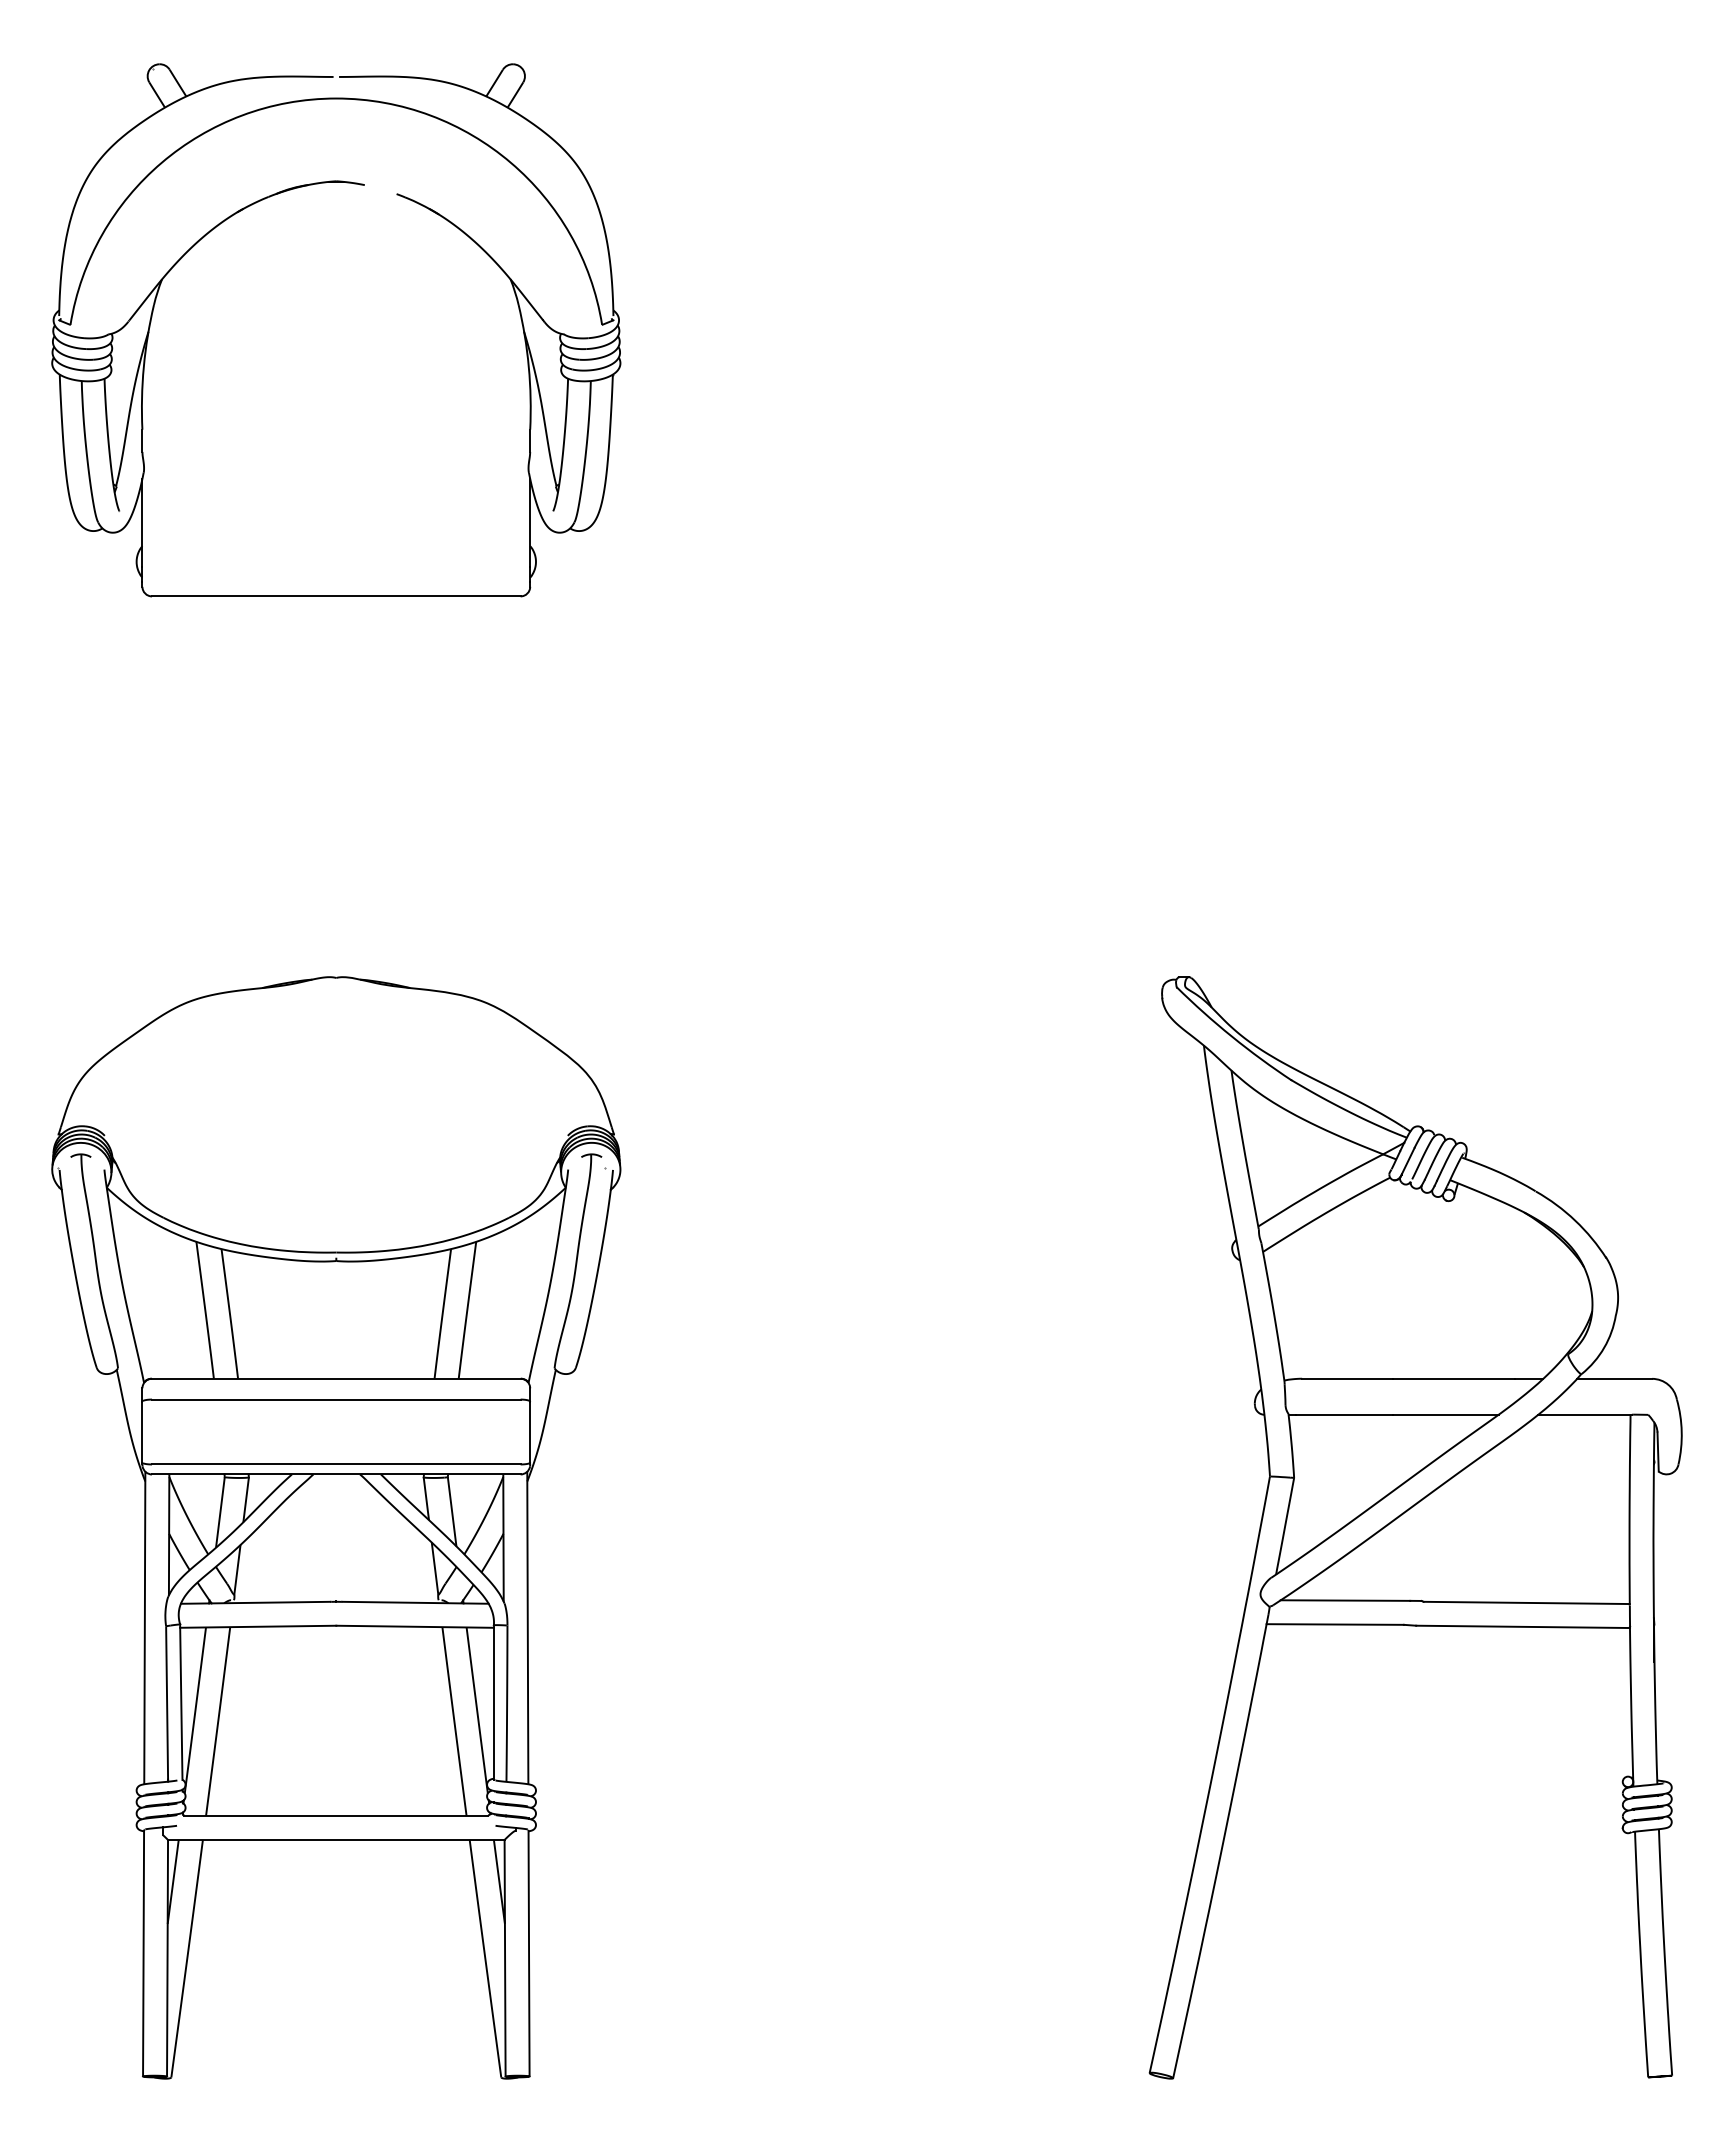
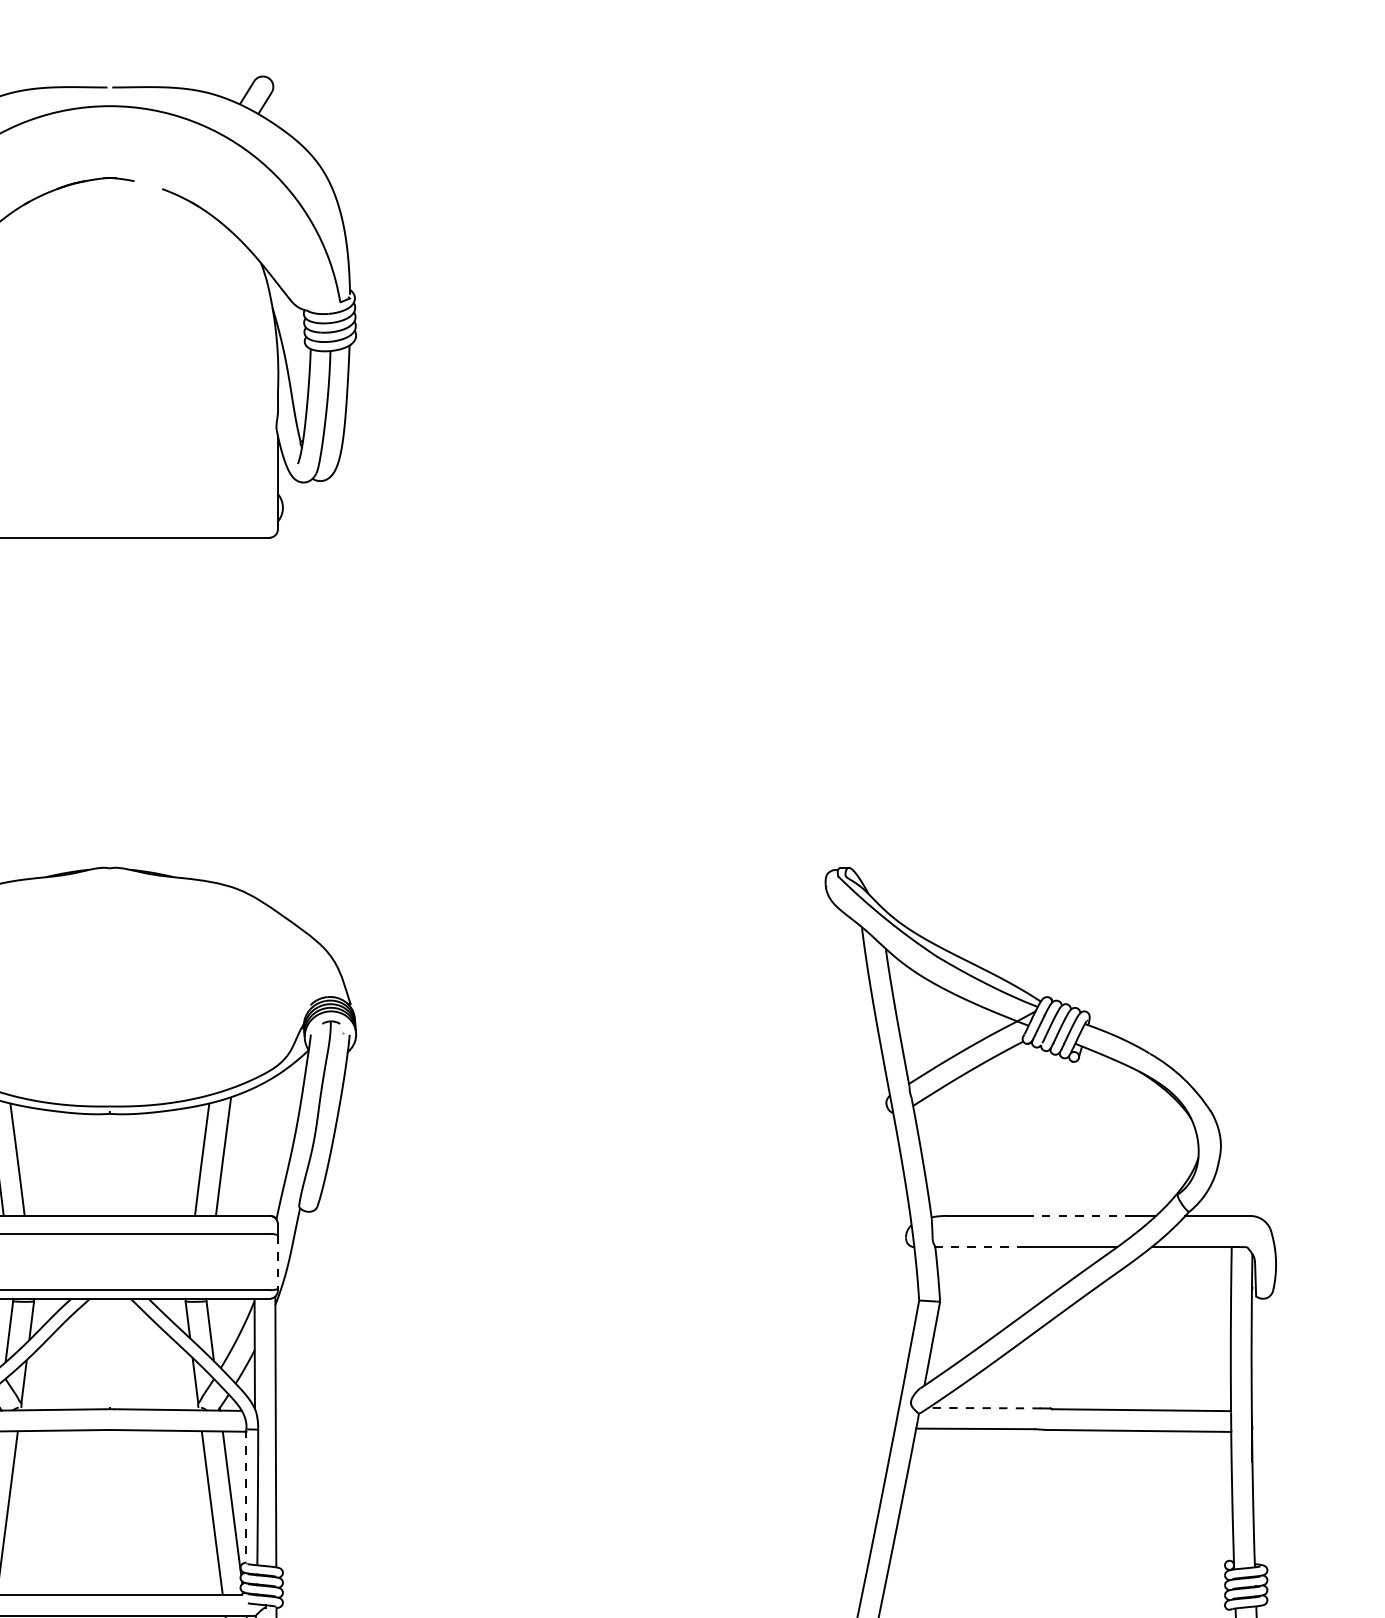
line: (1454, 1378) -> (1079, 1215), solid -> dashed
line: (1343, 1414) -> (982, 1246), solid -> dashed
line: (530, 1432) -> (278, 1262), solid -> dashed
line: (1345, 1600) -> (984, 1408), solid -> dashed
line: (493, 1703) -> (246, 1497), solid -> dashed

